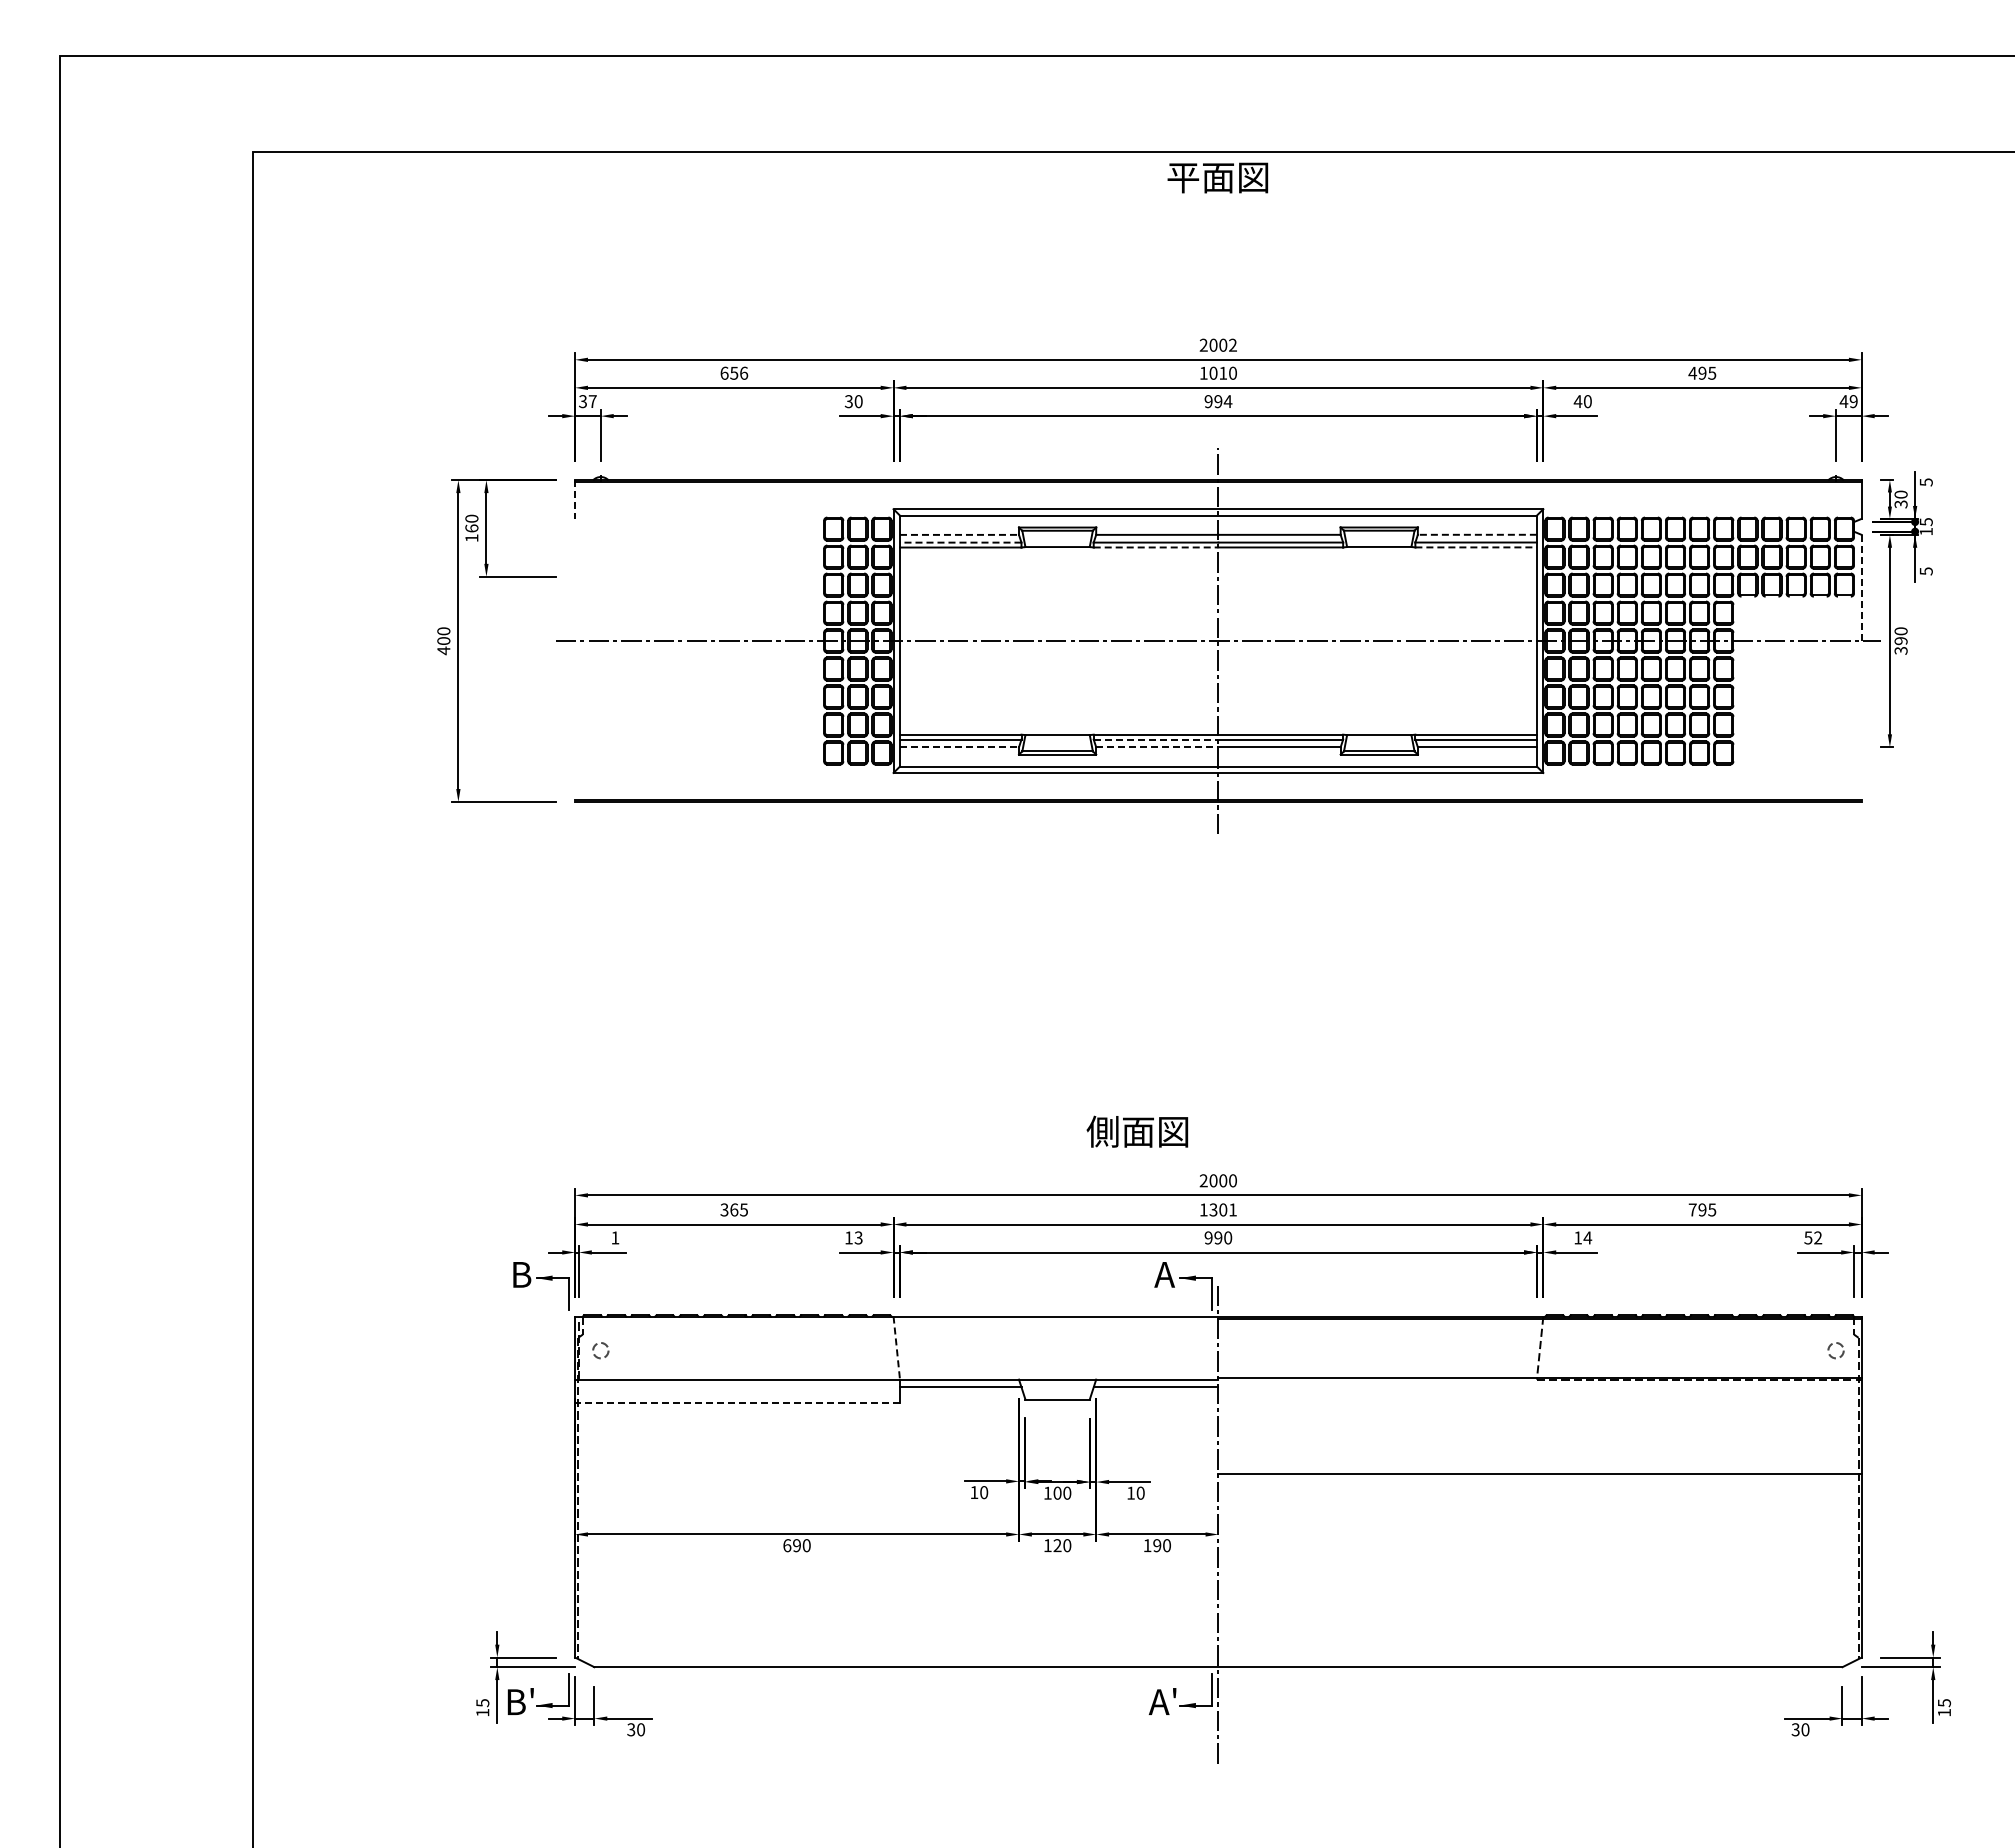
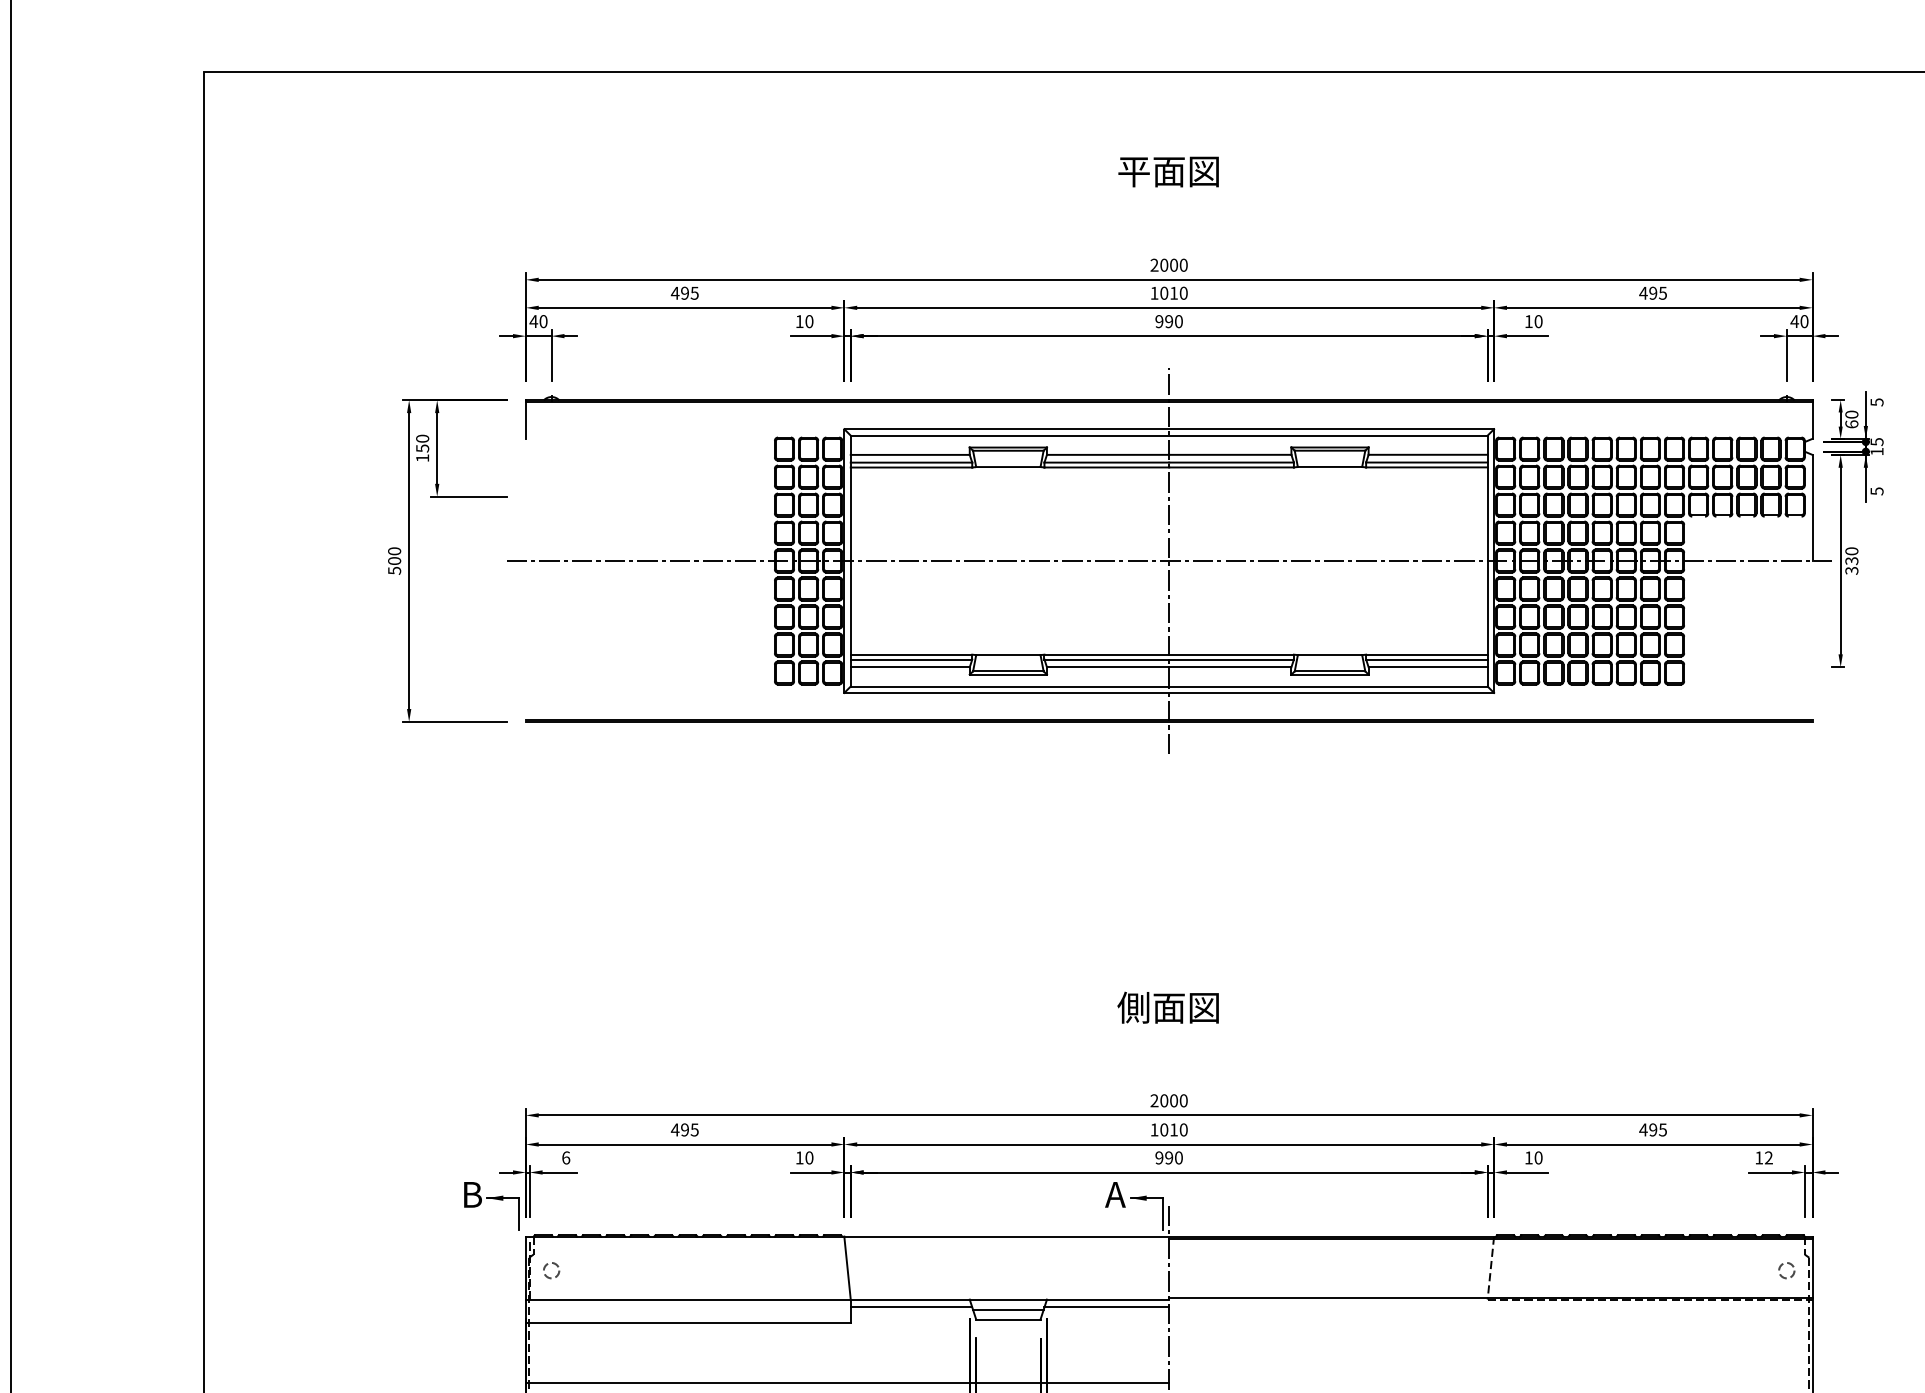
text: (1217, 177) -> (1168, 171), moved
text: (1232, 344) -> (1183, 264), 2002 -> 2000
text: (734, 372) -> (685, 292), 656 -> 495
text: (587, 401) -> (538, 321), 37 -> 40
text: (848, 401) -> (799, 321), 30 -> 10
text: (1227, 401) -> (1178, 321), 994 -> 990
text: (1577, 401) -> (1528, 321), 40 -> 10
text: (1853, 401) -> (1804, 321), 49 -> 40
line: (575, 500) -> (526, 420), dashed -> solid
text: (1900, 504) -> (1851, 424), 30 -> 60
text: (471, 528) -> (422, 448), 160 -> 150
line: (959, 534) -> (910, 454), dashed -> solid
line: (1477, 534) -> (1428, 454), dashed -> solid
line: (960, 542) -> (911, 462), dashed -> solid
line: (1156, 547) -> (1107, 467), dashed -> solid
line: (1476, 547) -> (1427, 467), dashed -> solid
line: (1861, 588) -> (1812, 508), dashed -> solid
text: (1900, 641) -> (1851, 561), 390 -> 330
text: (443, 650) -> (394, 570), 400 -> 500
line: (1156, 739) -> (1107, 659), dashed -> solid
line: (959, 747) -> (910, 667), dashed -> solid
line: (1157, 747) -> (1108, 667), dashed -> solid
text: (1137, 1131) -> (1168, 1007), moved
text: (729, 1209) -> (680, 1129), 365 -> 495
text: (1222, 1209) -> (1173, 1129), 1301 -> 1010
text: (1692, 1209) -> (1643, 1129), 795 -> 495
text: (615, 1237) -> (566, 1157), 1 -> 6
text: (858, 1237) -> (809, 1157), 13 -> 10
text: (1587, 1237) -> (1538, 1157), 14 -> 10
text: (1808, 1237) -> (1759, 1157), 52 -> 12
line: (896, 1348) -> (847, 1268), dashed -> solid
line: (1057, 1389) -> (1008, 1309), added
line: (737, 1403) -> (688, 1323), dashed -> solid
line: (896, 1463) -> (847, 1383), added

